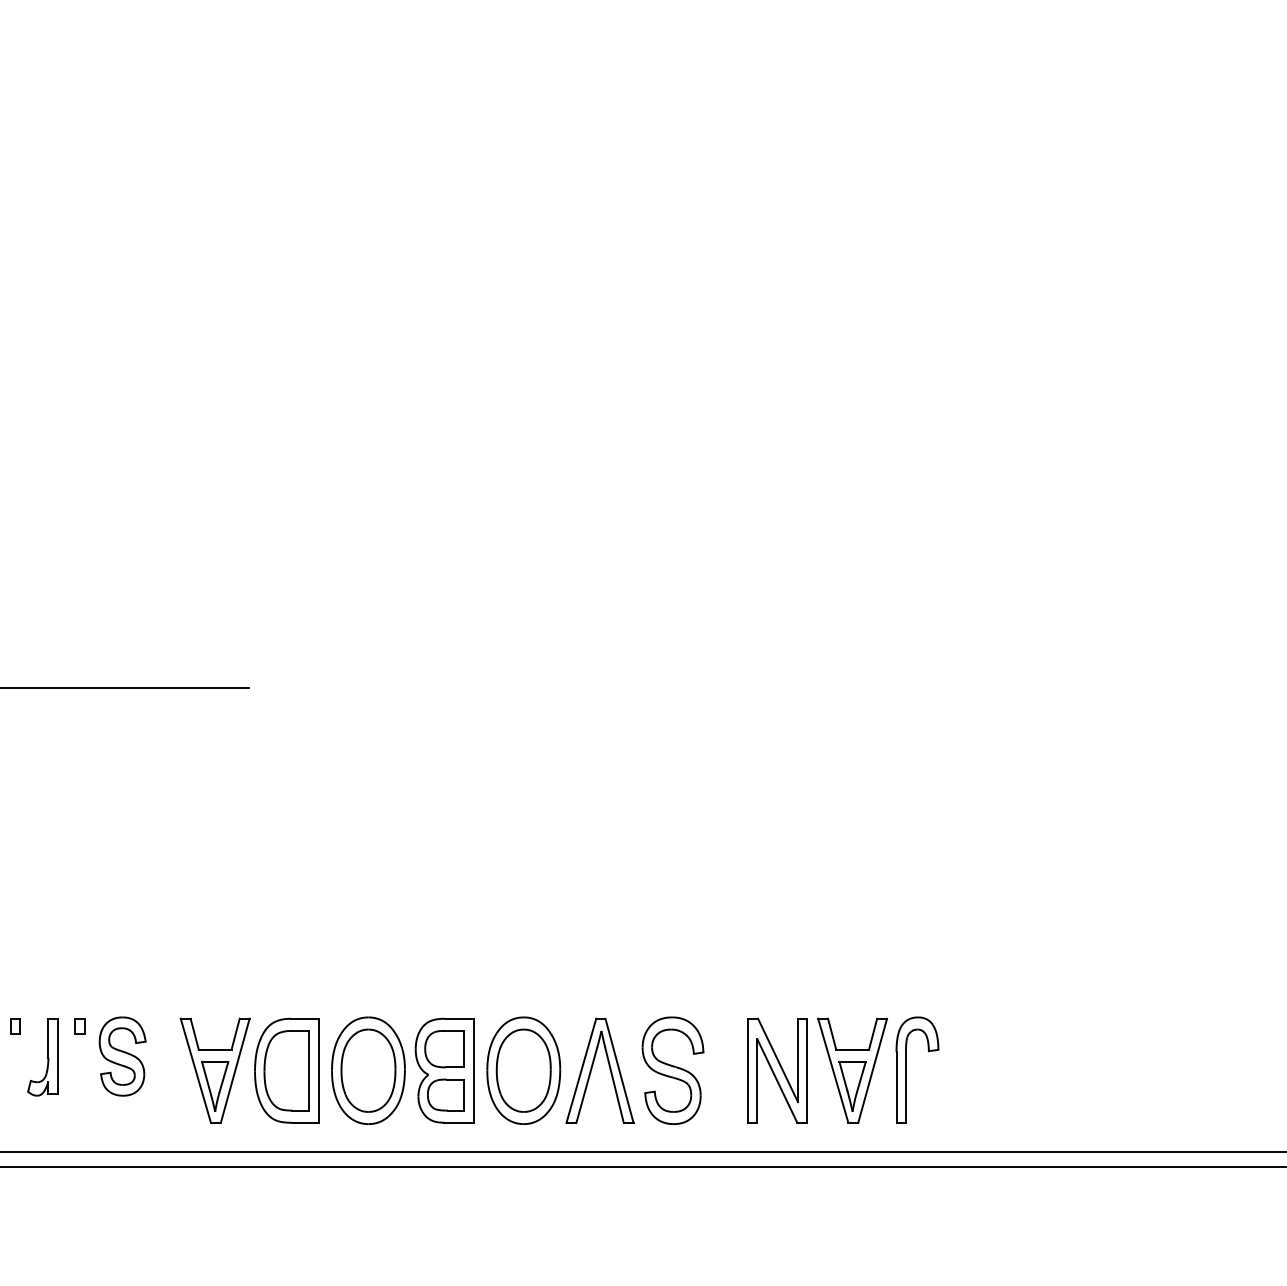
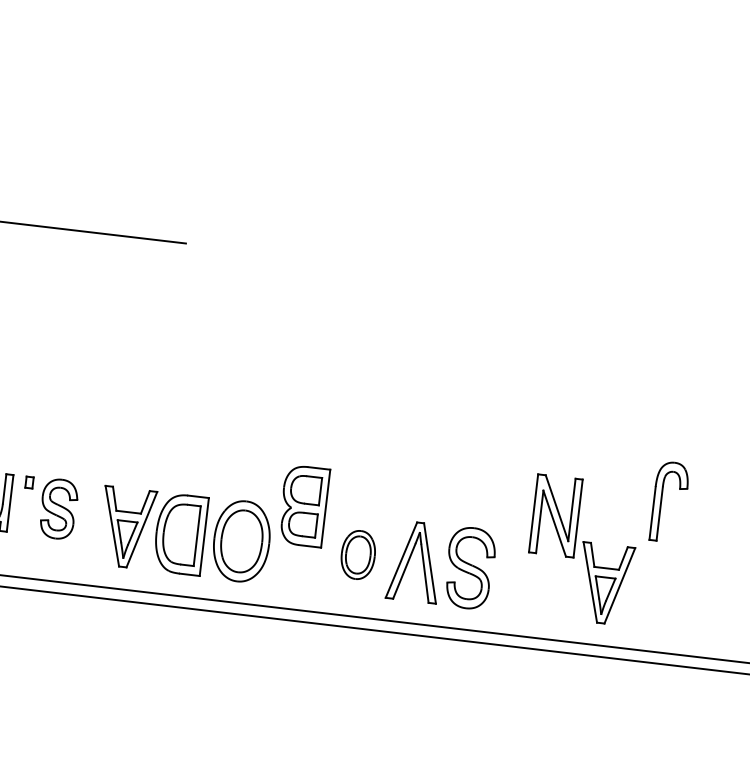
part: (906, 1069) -> (661, 500), moved
part: (444, 1070) -> (303, 505), moved
part: (523, 1070) -> (358, 554), size x0.6
part: (777, 1070) -> (555, 515), moved

